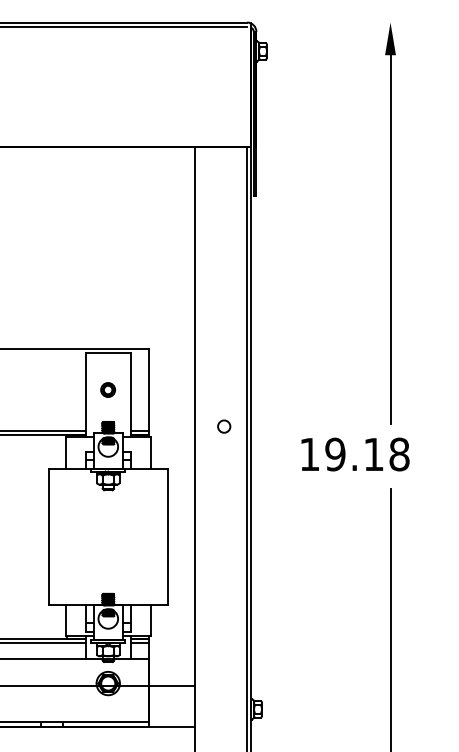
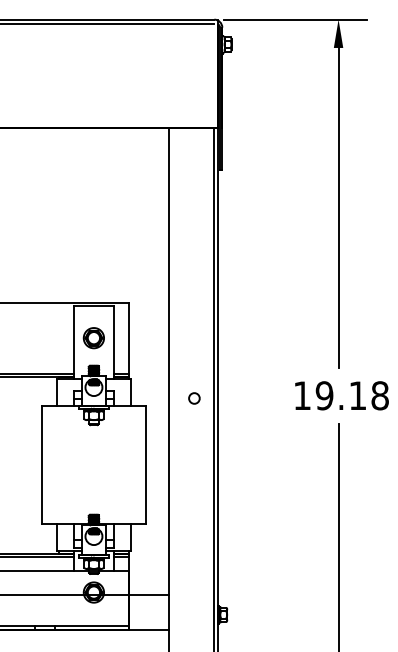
line: (340, 22) -> (295, 19), added
part: (107, 389) -> (93, 337), size x1.67
circle: (224, 426) -> (194, 398), moved
text: (355, 454) -> (342, 395), moved

